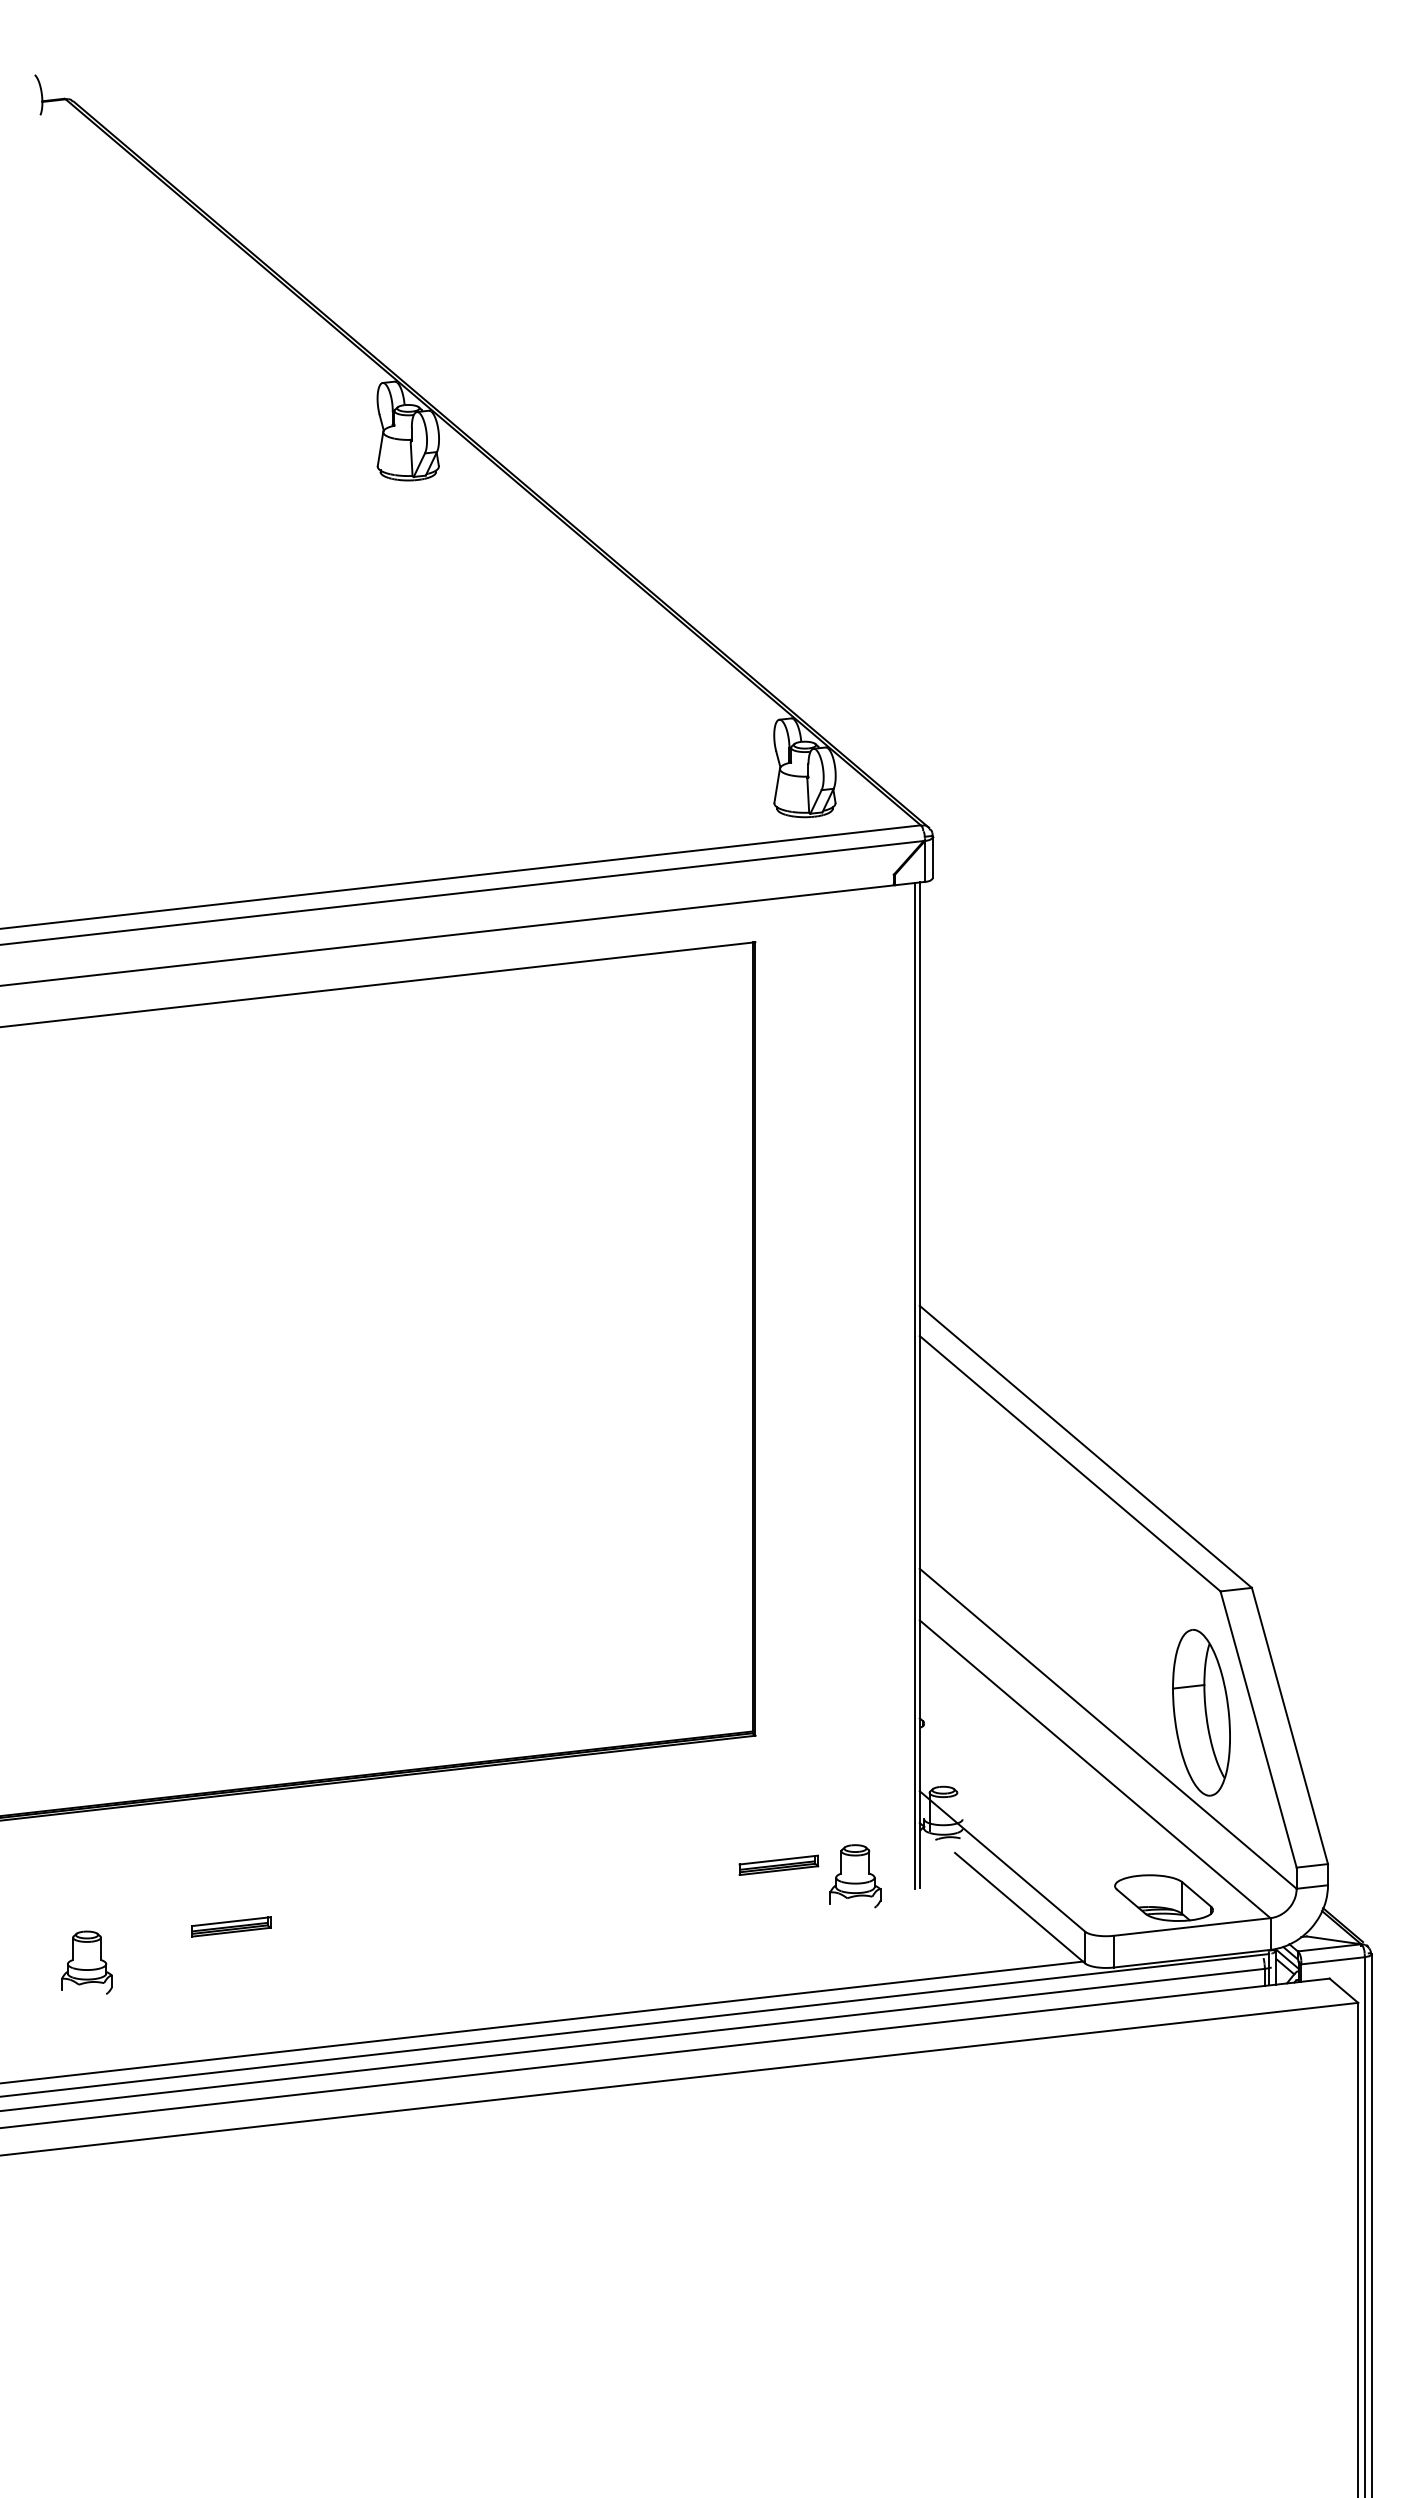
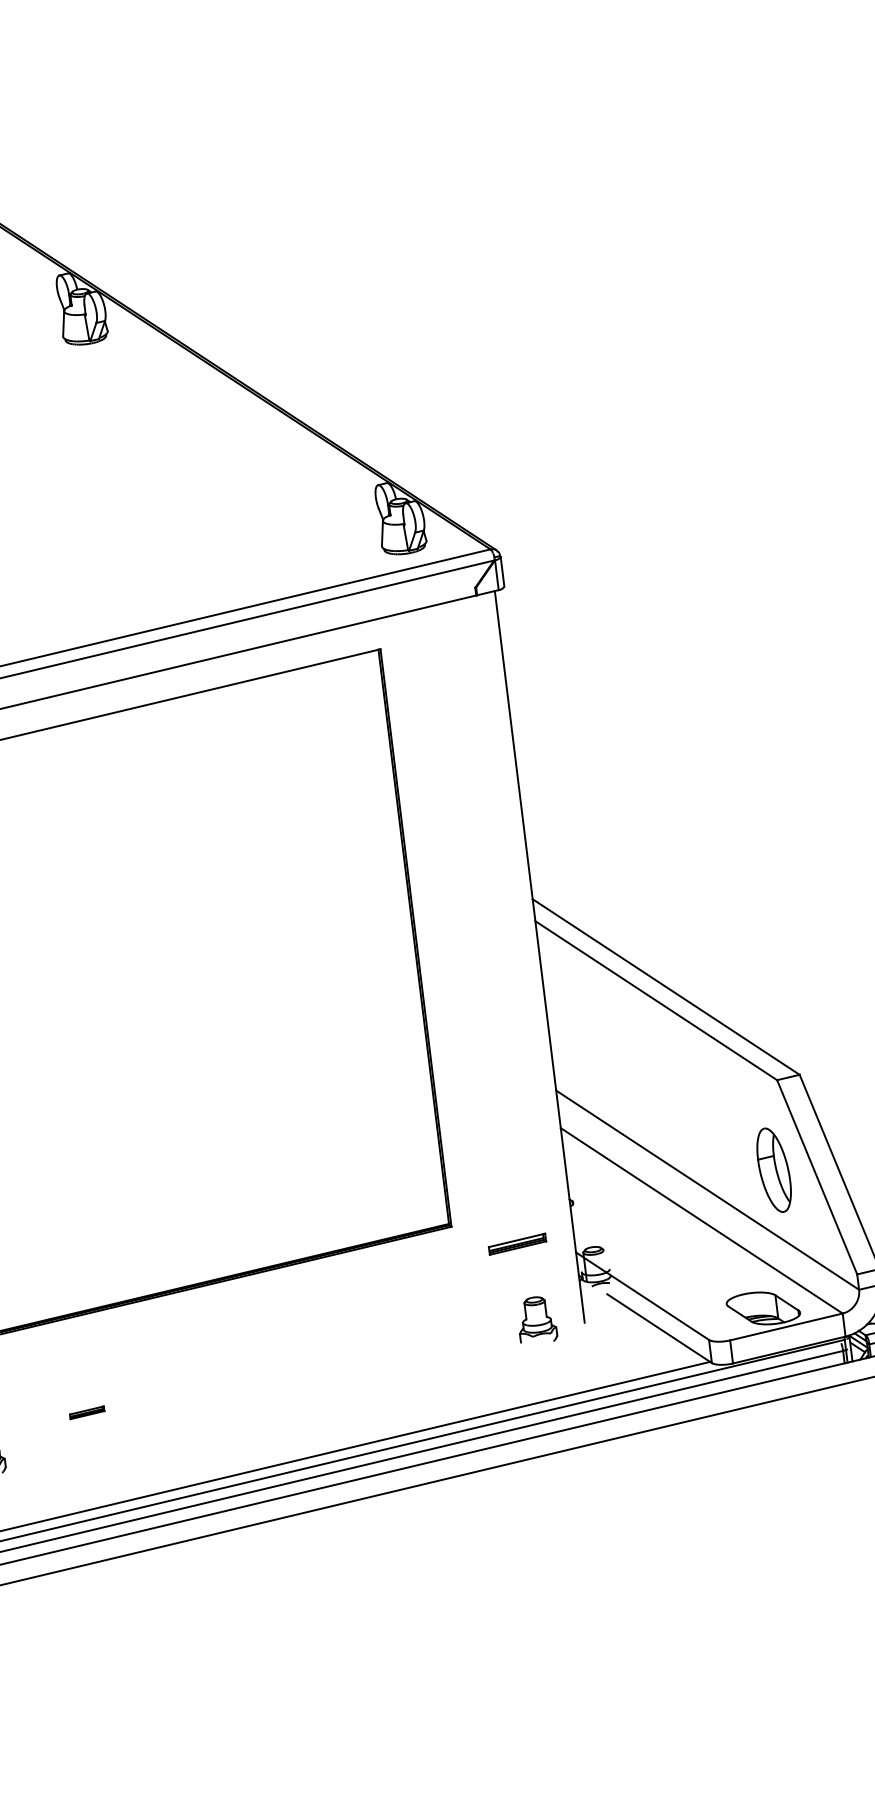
line: (914, 1385) -> (535, 957), removed
part: (1201, 1712) -> (774, 1170), size x0.7
part: (778, 1864) -> (517, 1243), moved
part: (231, 1926) -> (87, 1412), size x0.6

